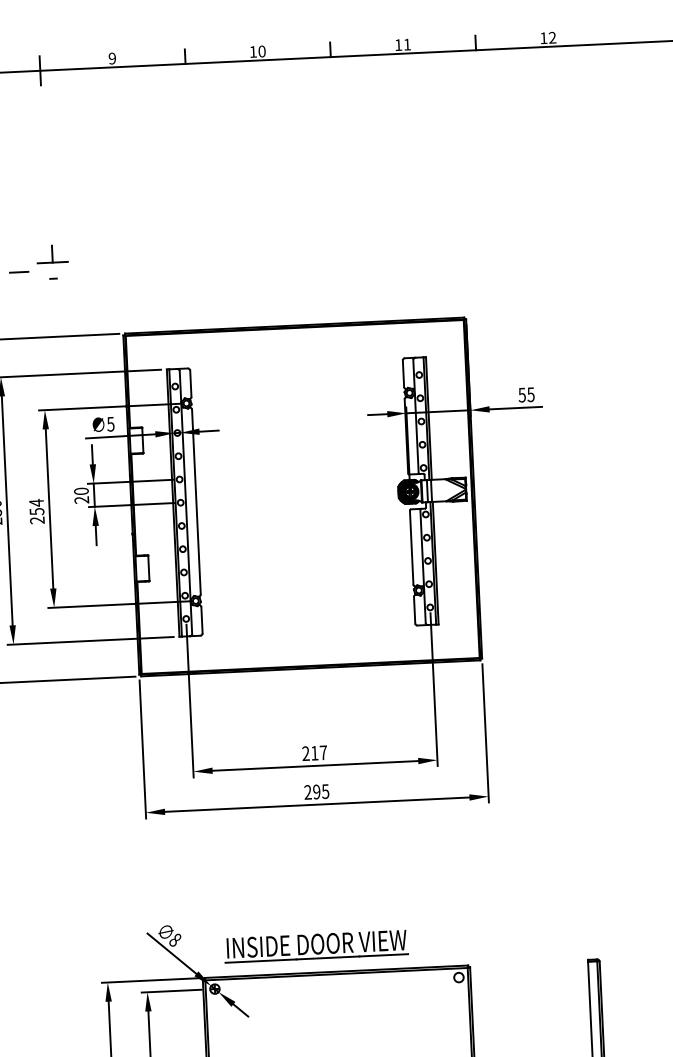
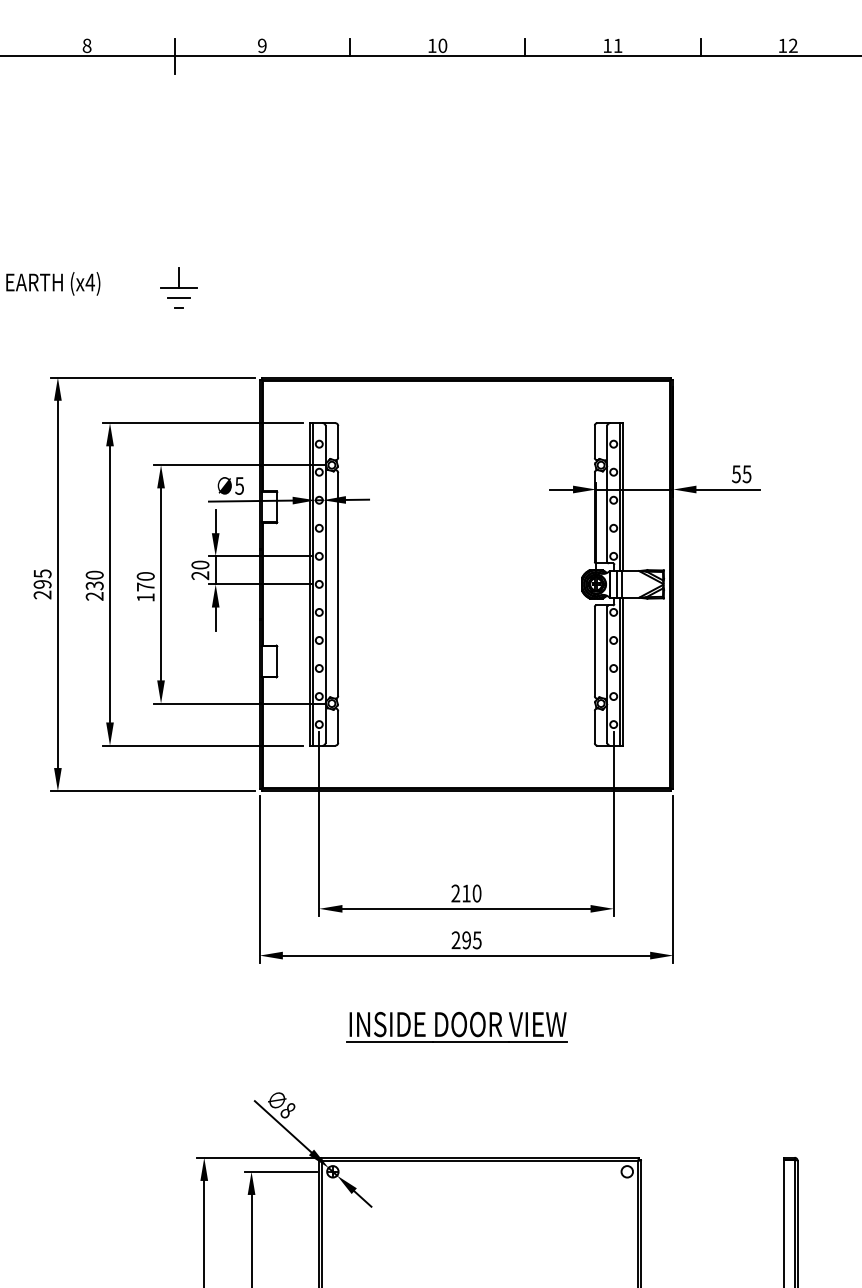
line: (18, 272) -> (178, 297), moved
text: (36, 511) -> (145, 586), 254 -> 170
text: (323, 752) -> (476, 893), 217 -> 210
part: (315, 945) -> (456, 1026), moved

